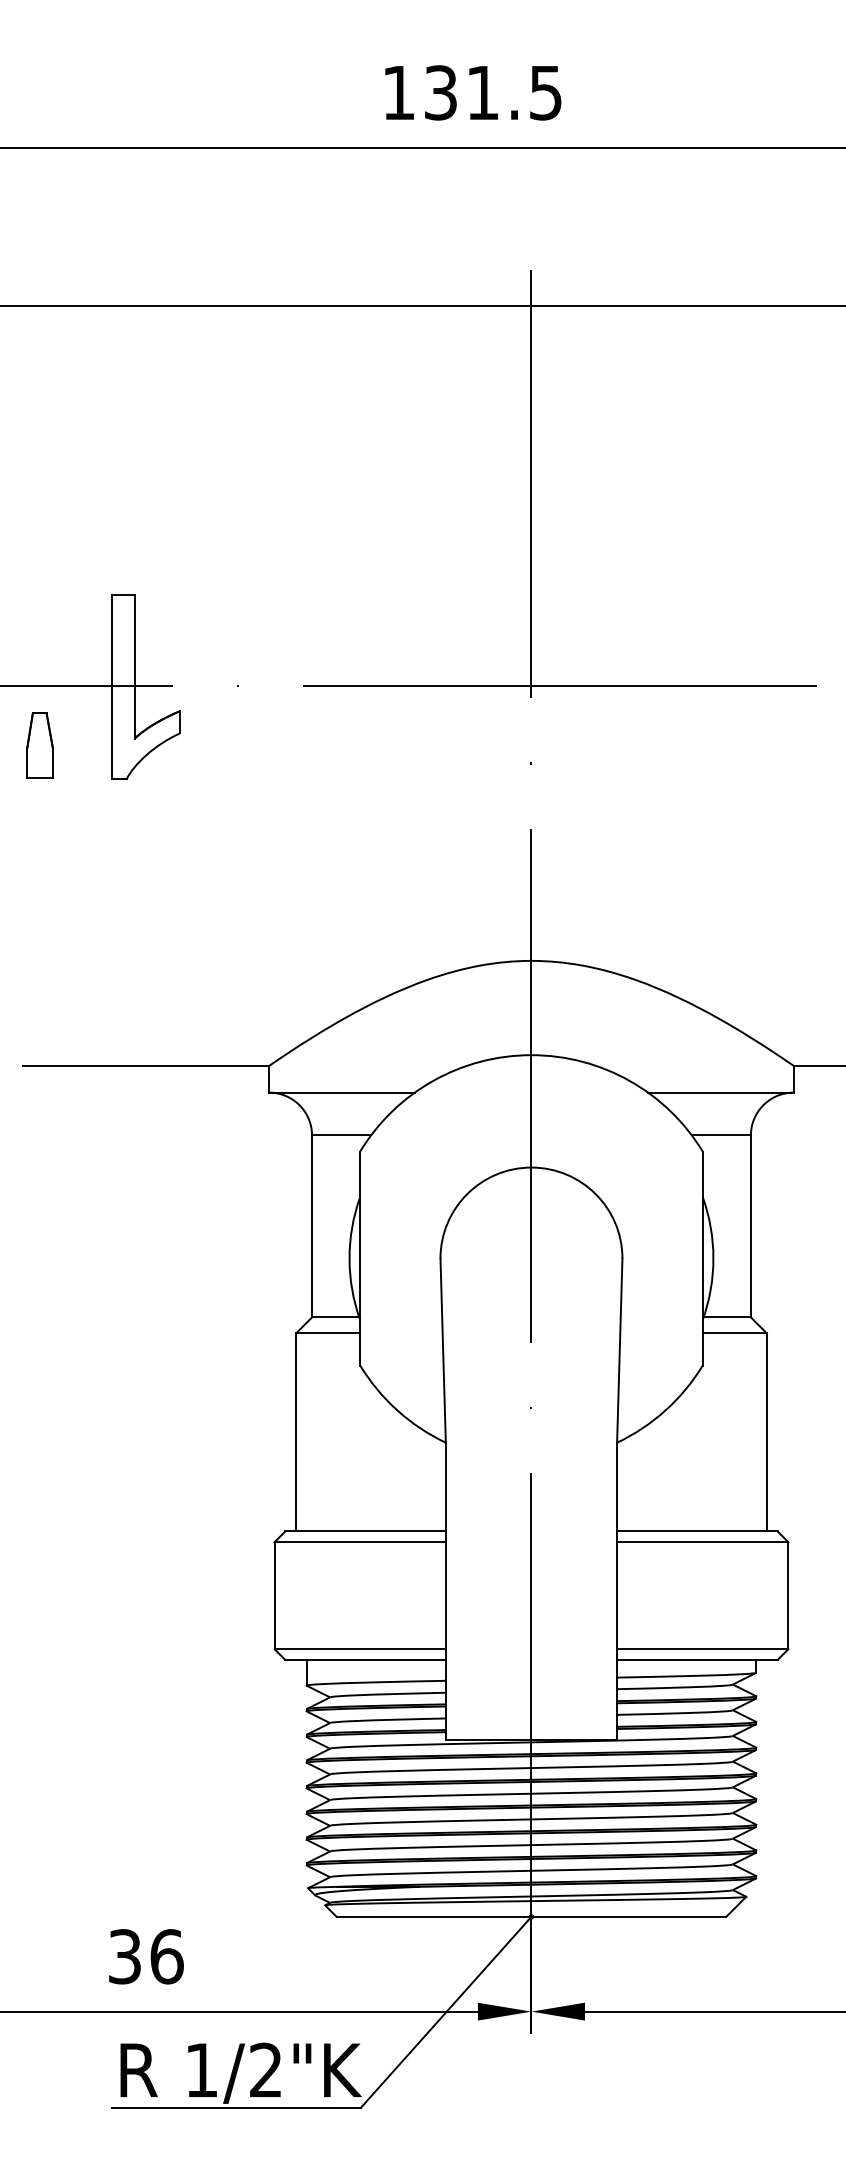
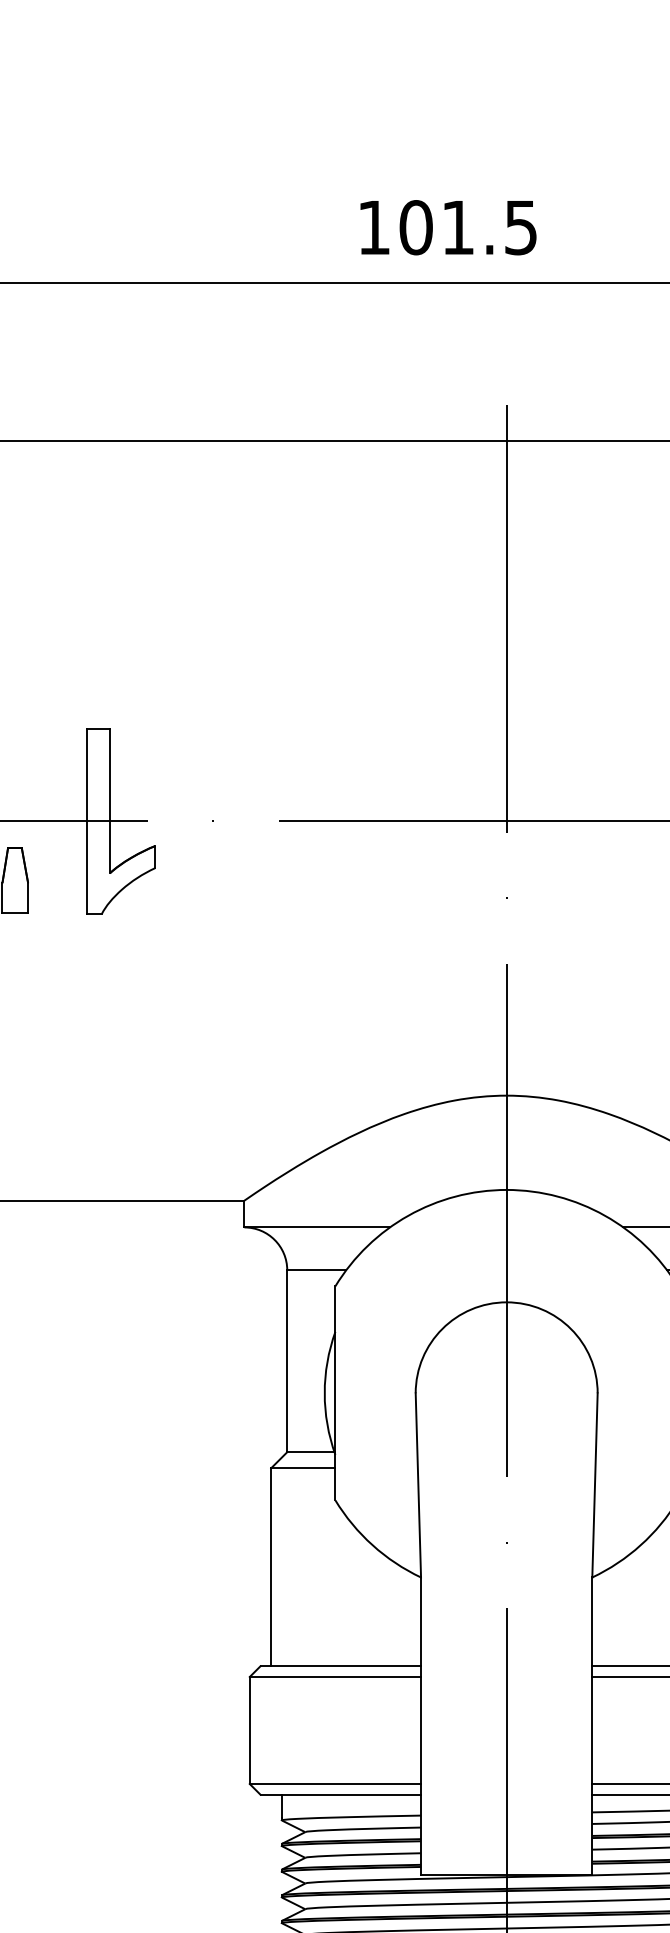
text: (440, 92) -> (415, 227), 131.5 -> 101.5

